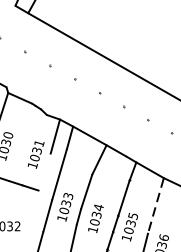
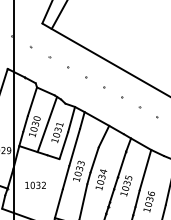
line: (22, 143) -> (47, 124), added
line: (44, 172) -> (63, 145), added
line: (156, 206) -> (145, 170), dashed -> solid

